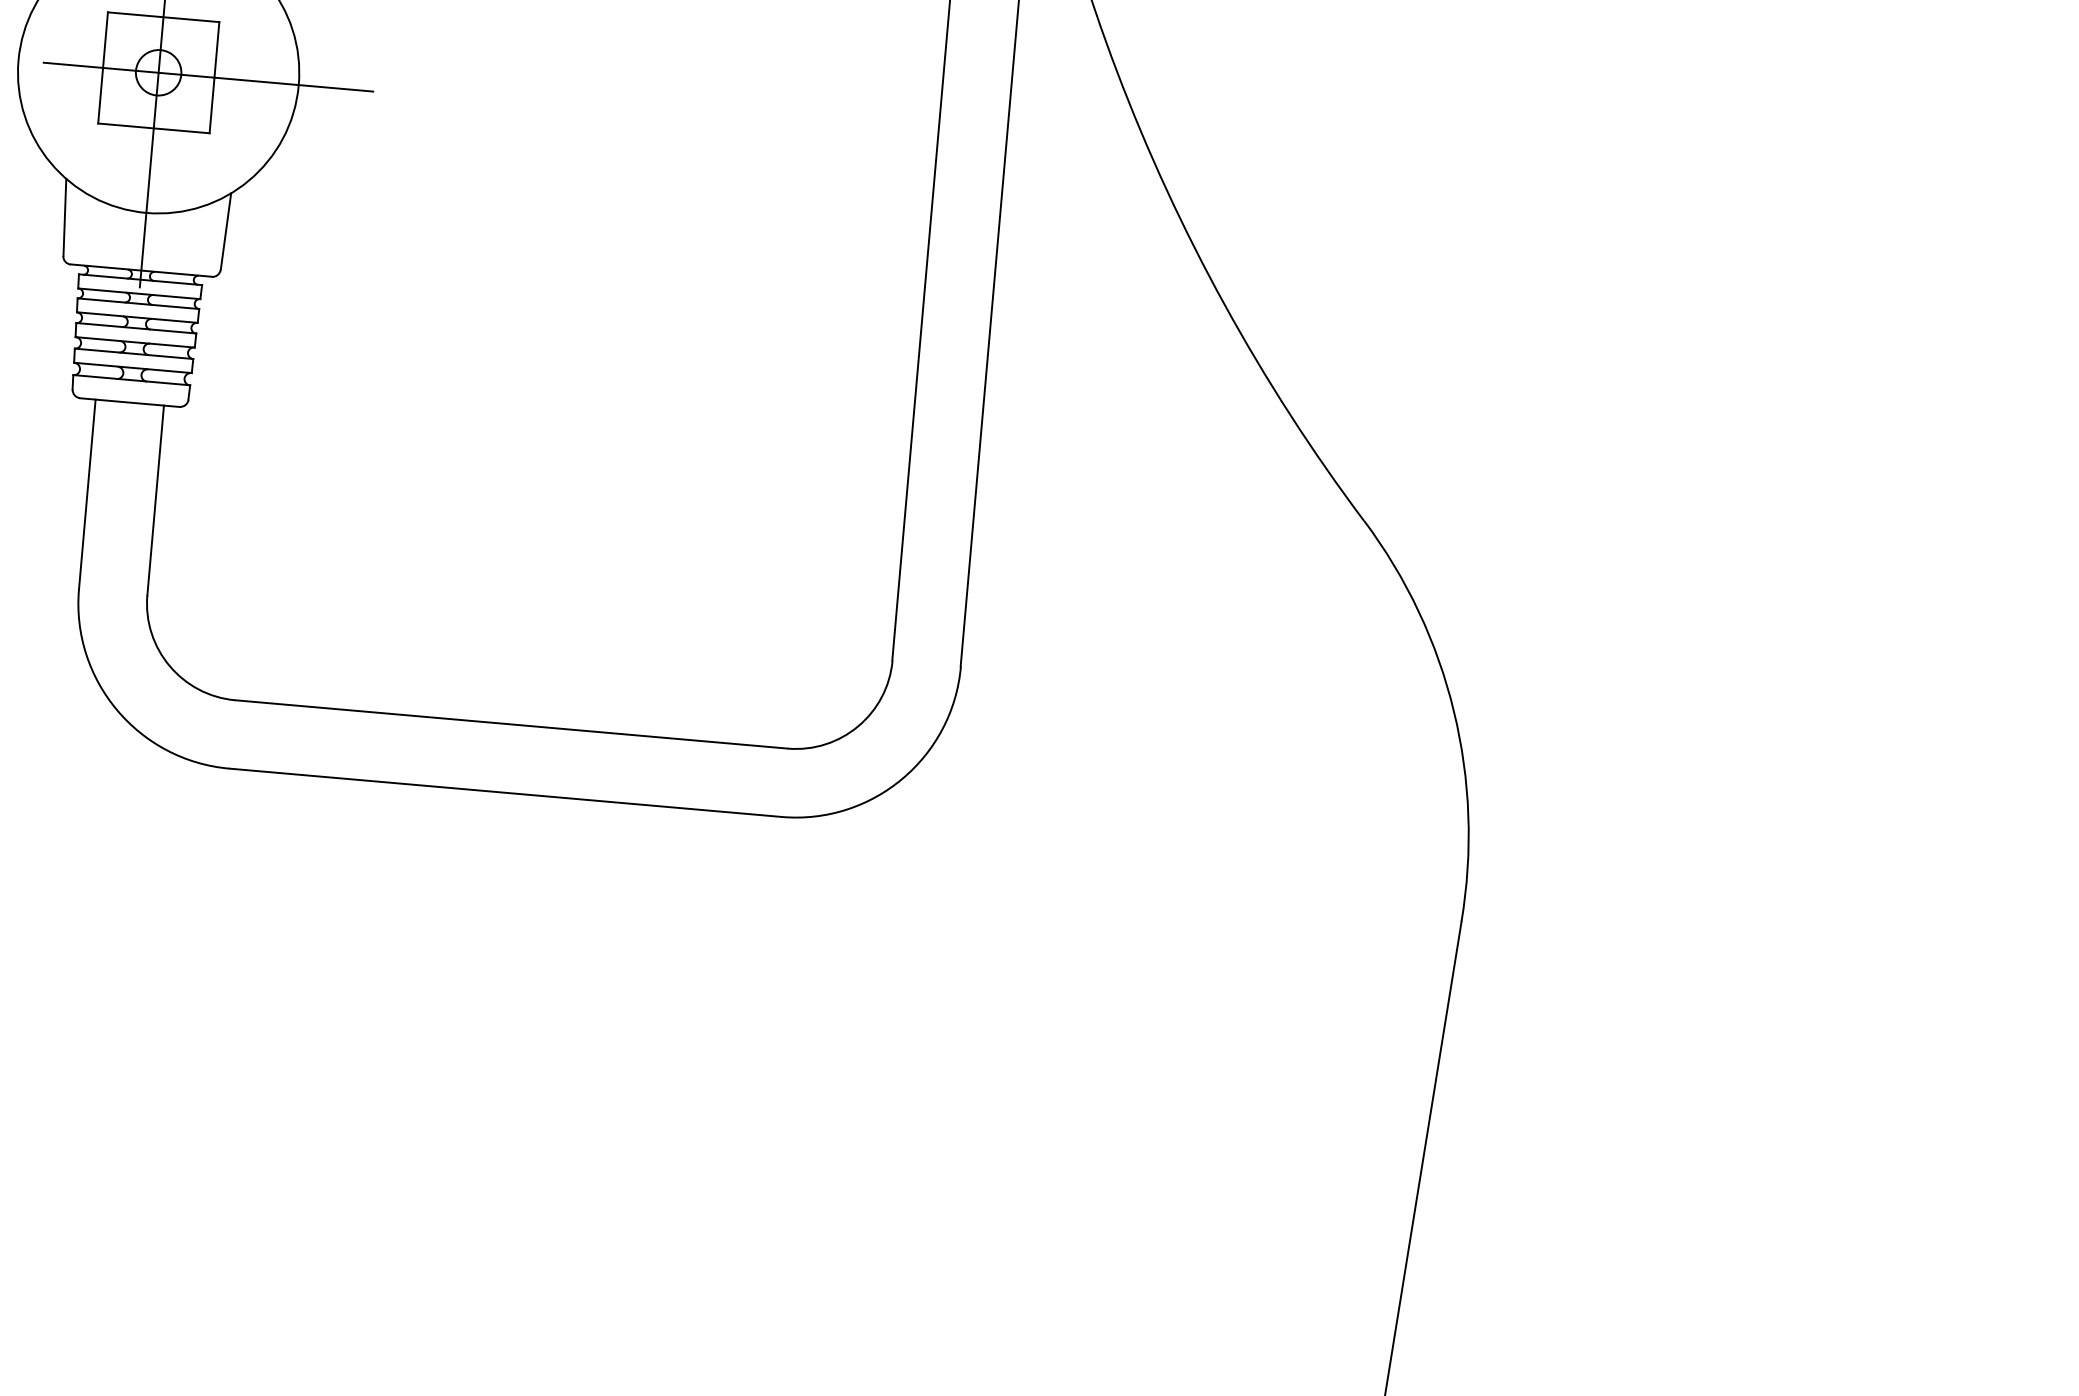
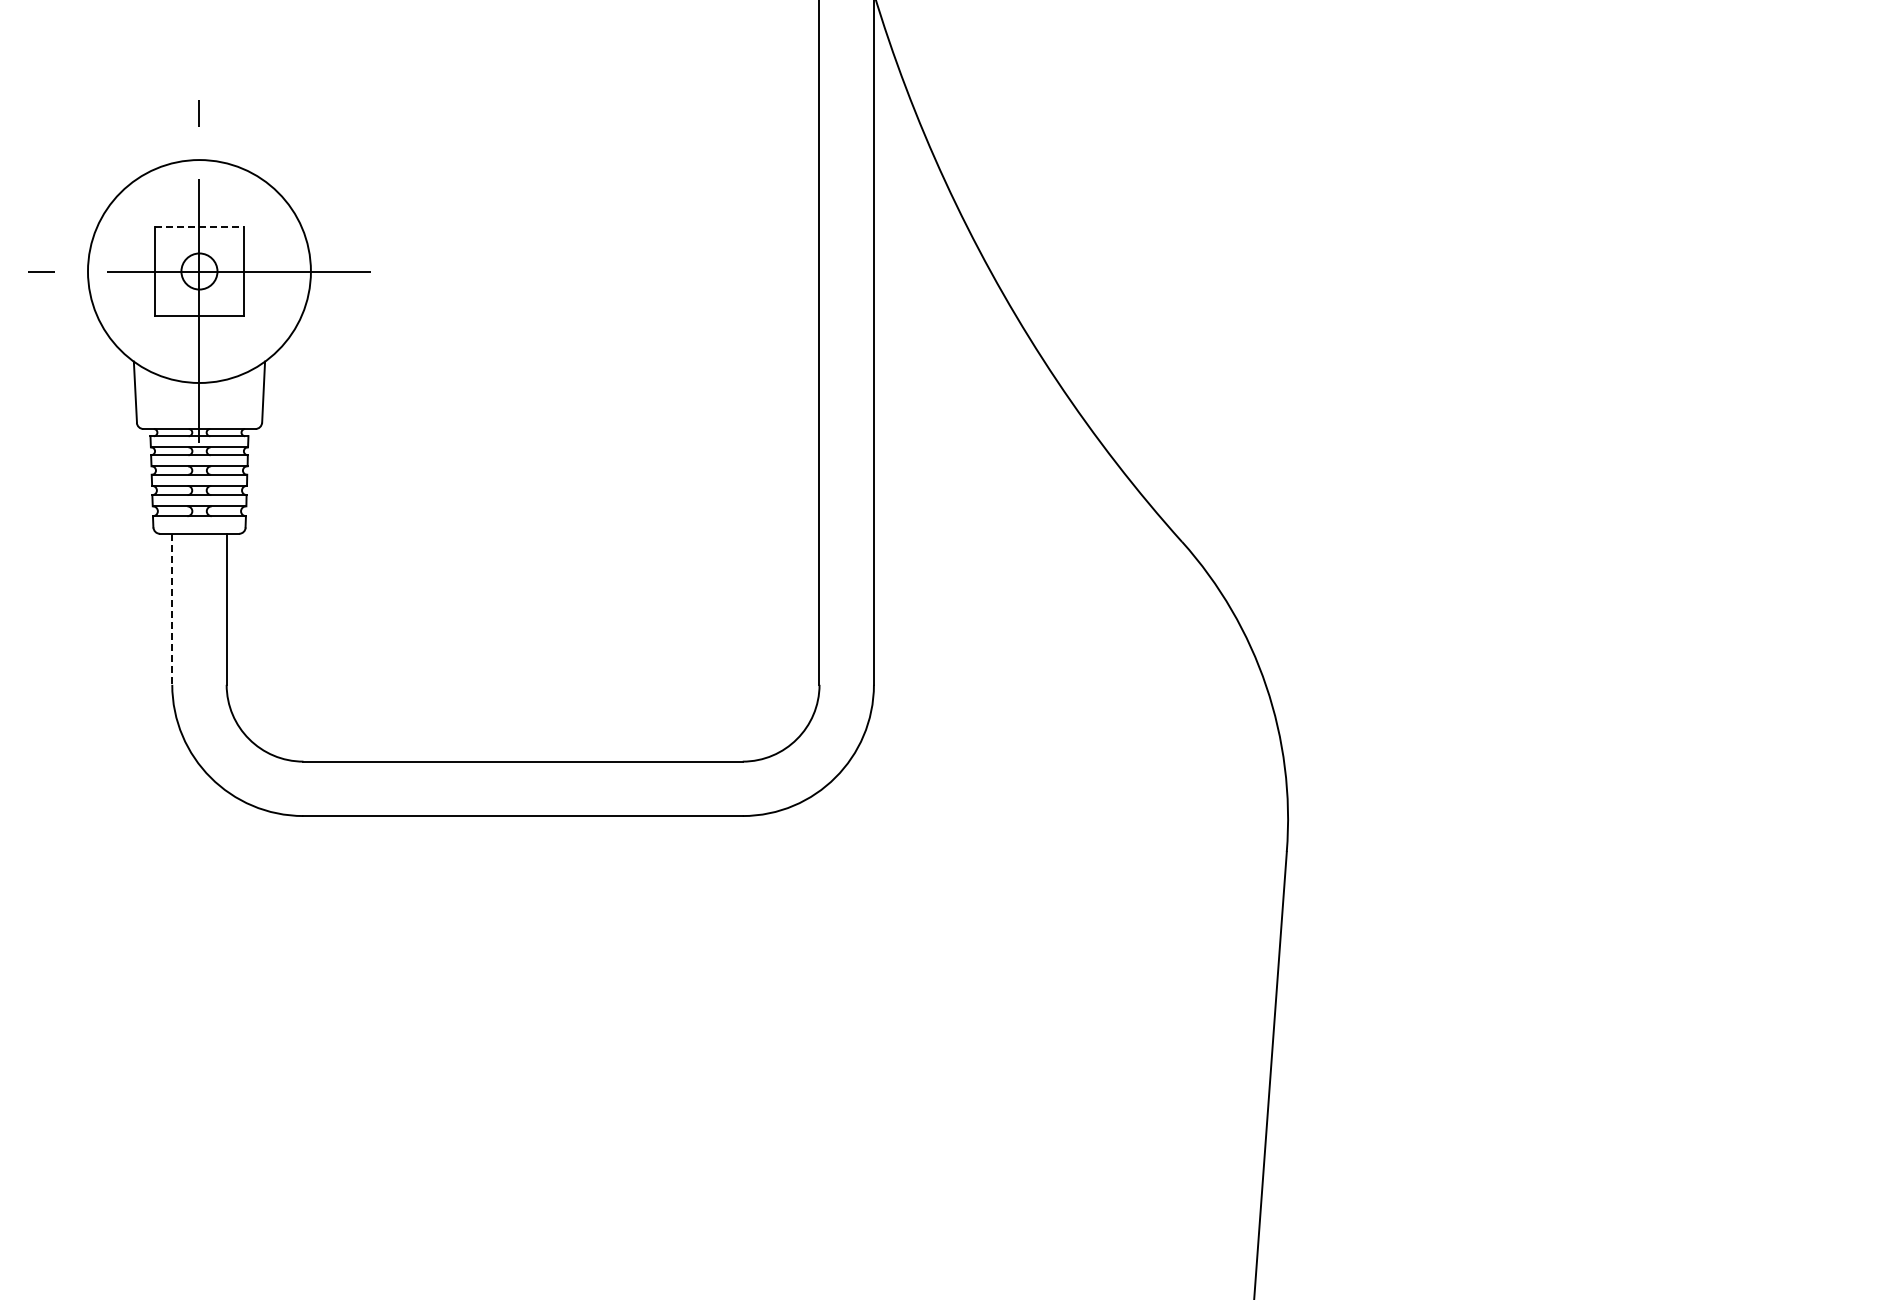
line: (164, 17) -> (200, 227), solid -> dashed
line: (87, 494) -> (172, 609), solid -> dashed

